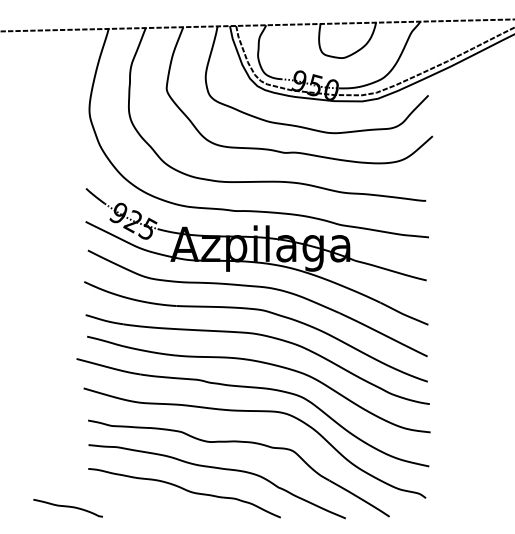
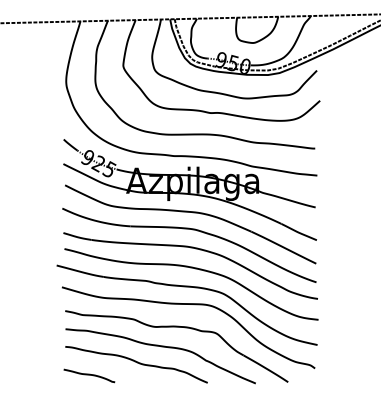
curve: (68, 507) -> (89, 375), moved

